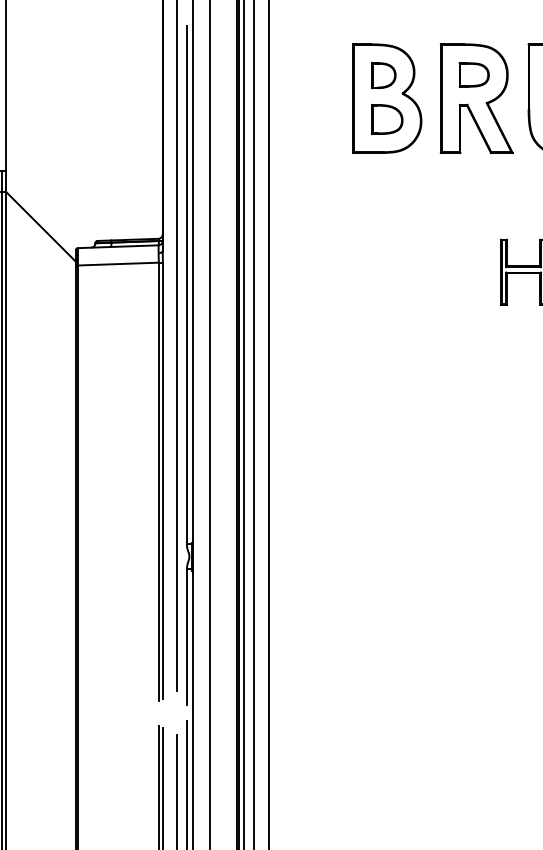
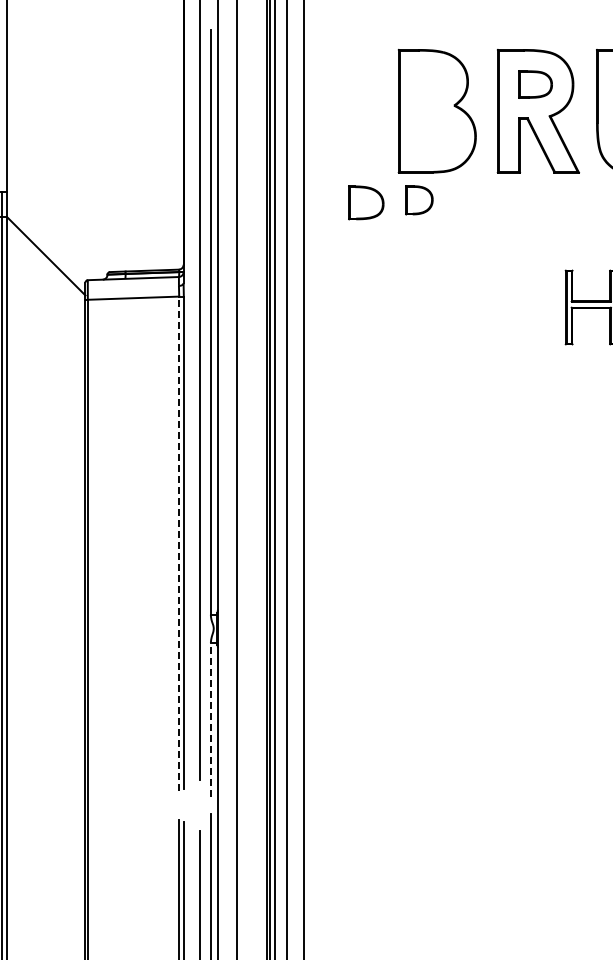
part: (383, 75) -> (419, 200), moved
part: (387, 119) -> (366, 202), moved
line: (159, 481) -> (179, 543), solid -> dashed
line: (186, 636) -> (210, 719), solid -> dashed

